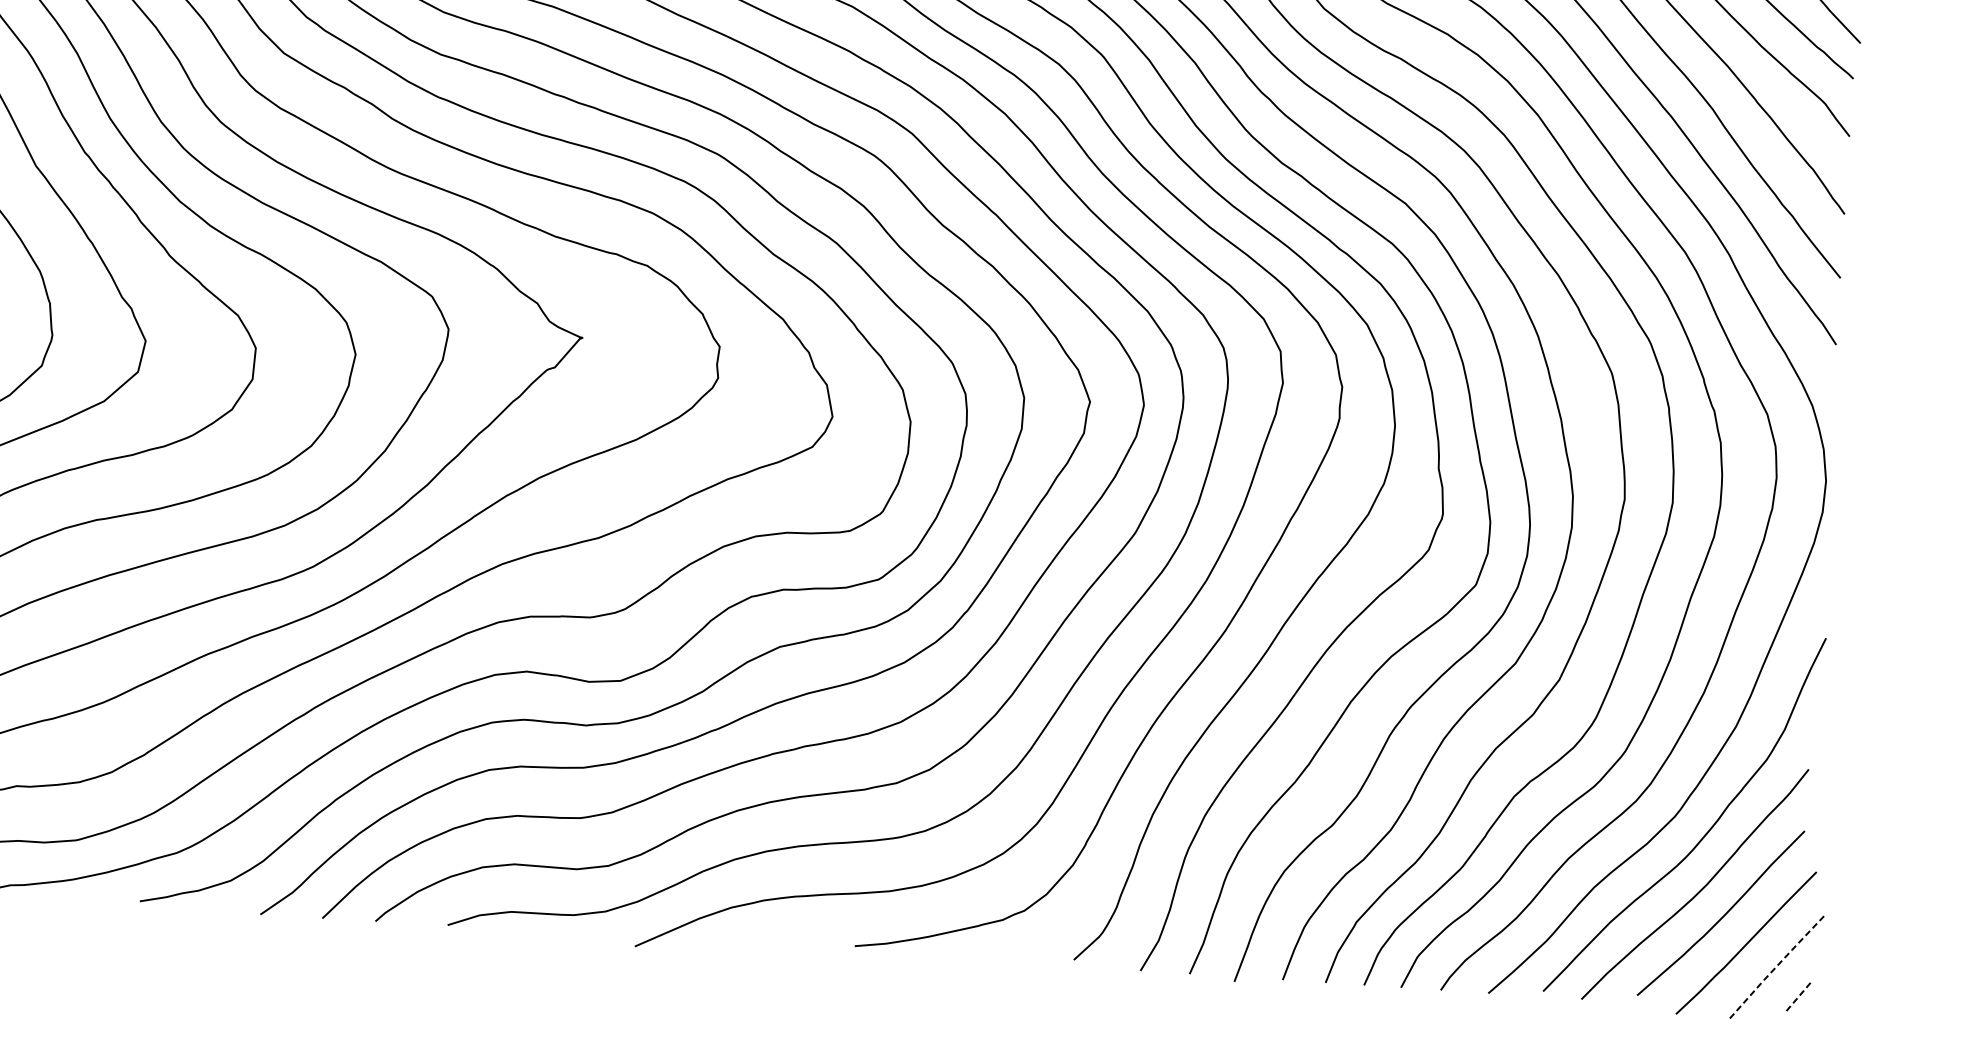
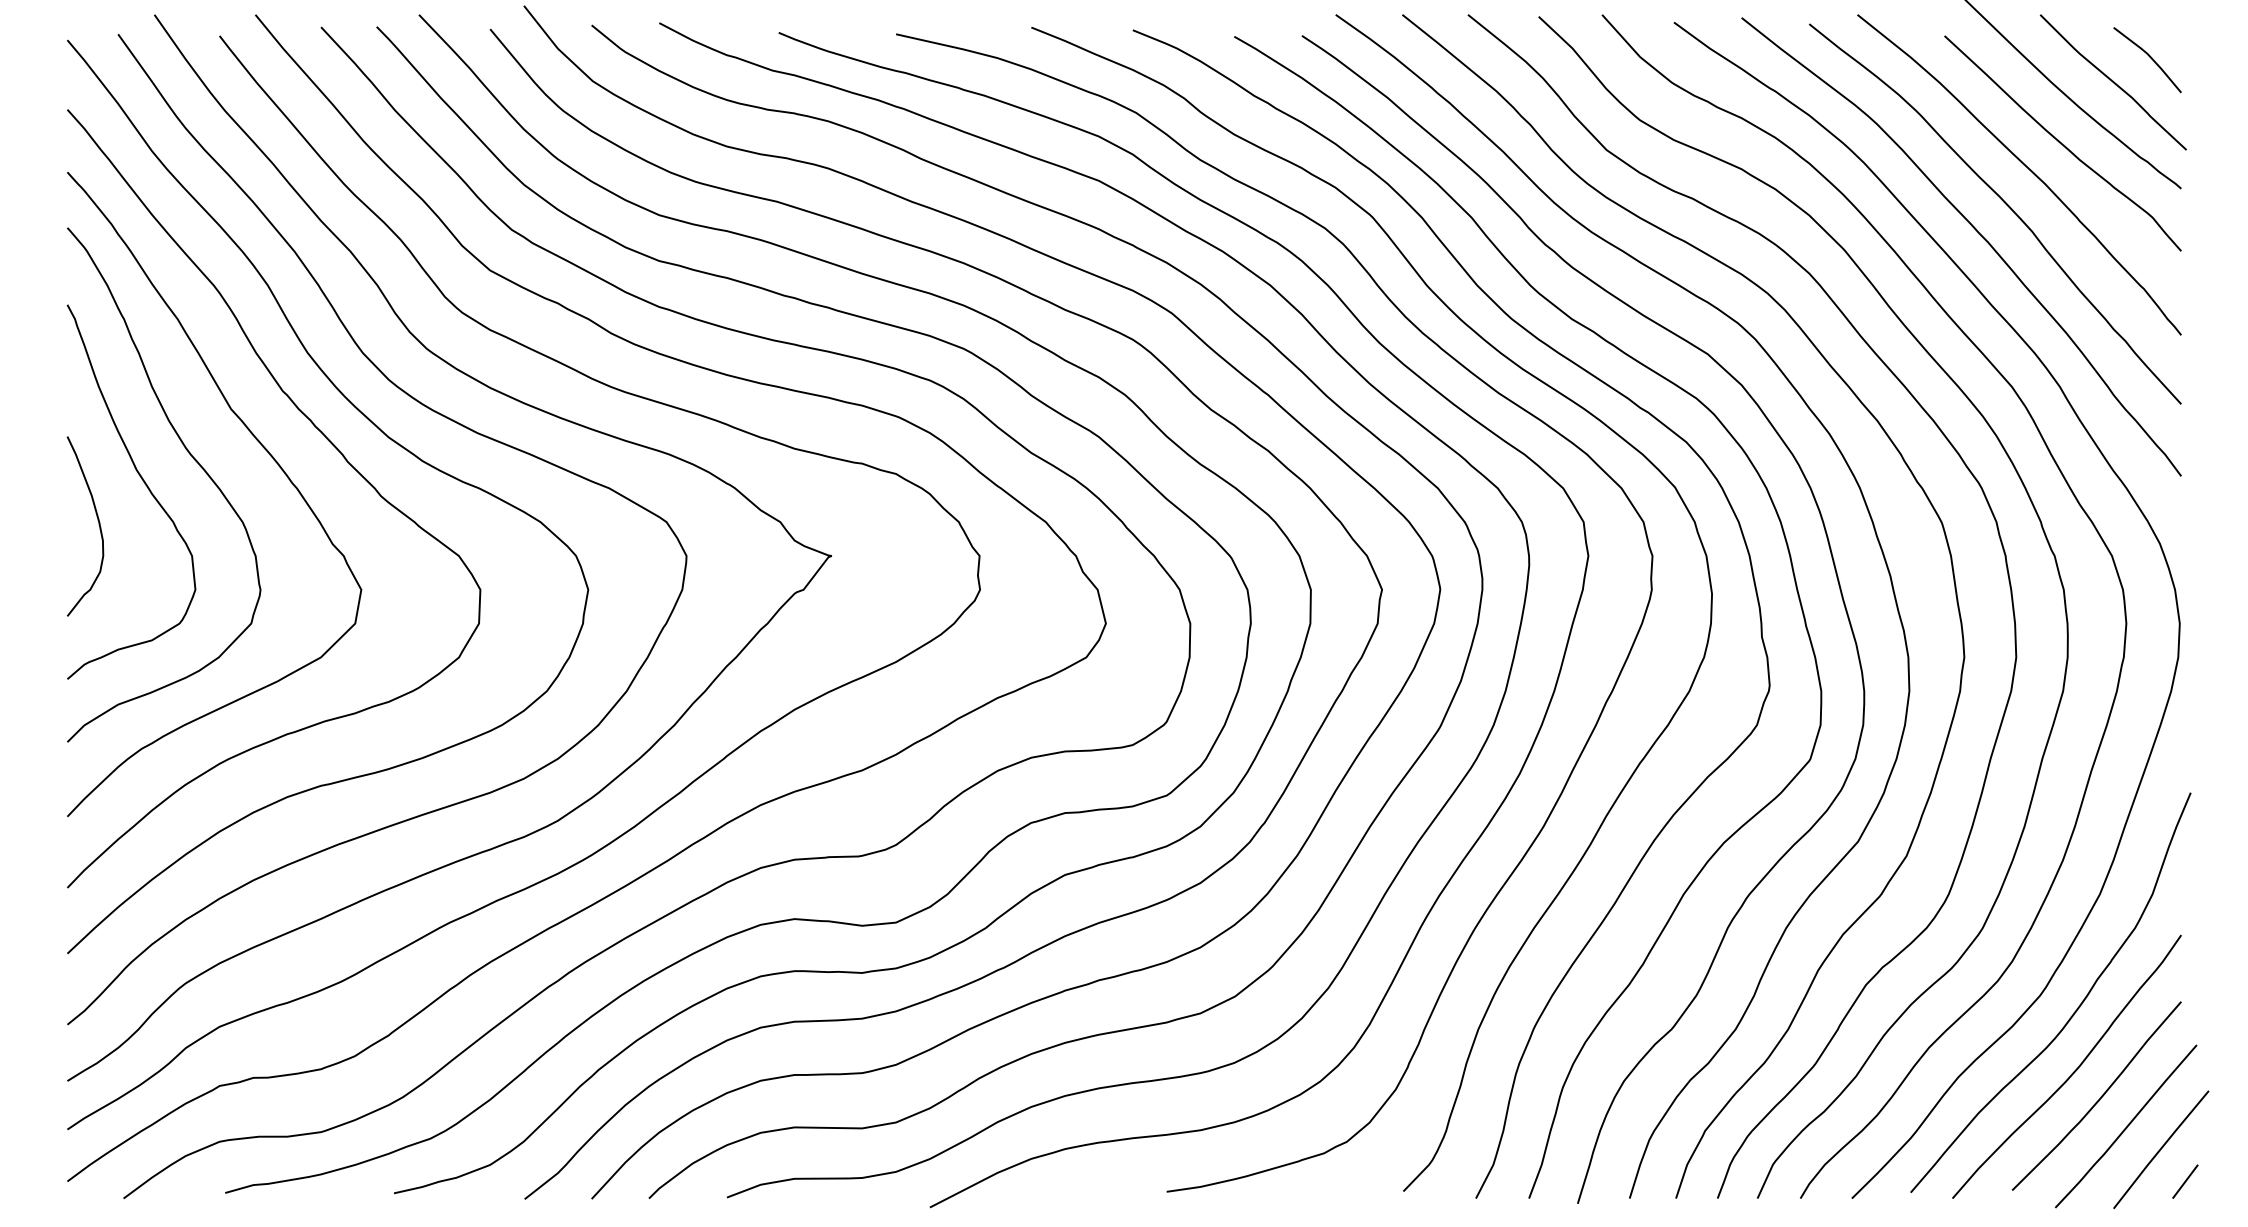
line: (1777, 965) -> (2161, 1148), dashed -> solid
line: (1797, 998) -> (2185, 1182), dashed -> solid

